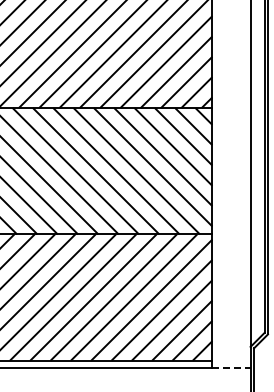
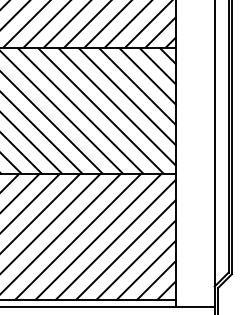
line: (232, 367) -> (196, 307), dashed -> solid

